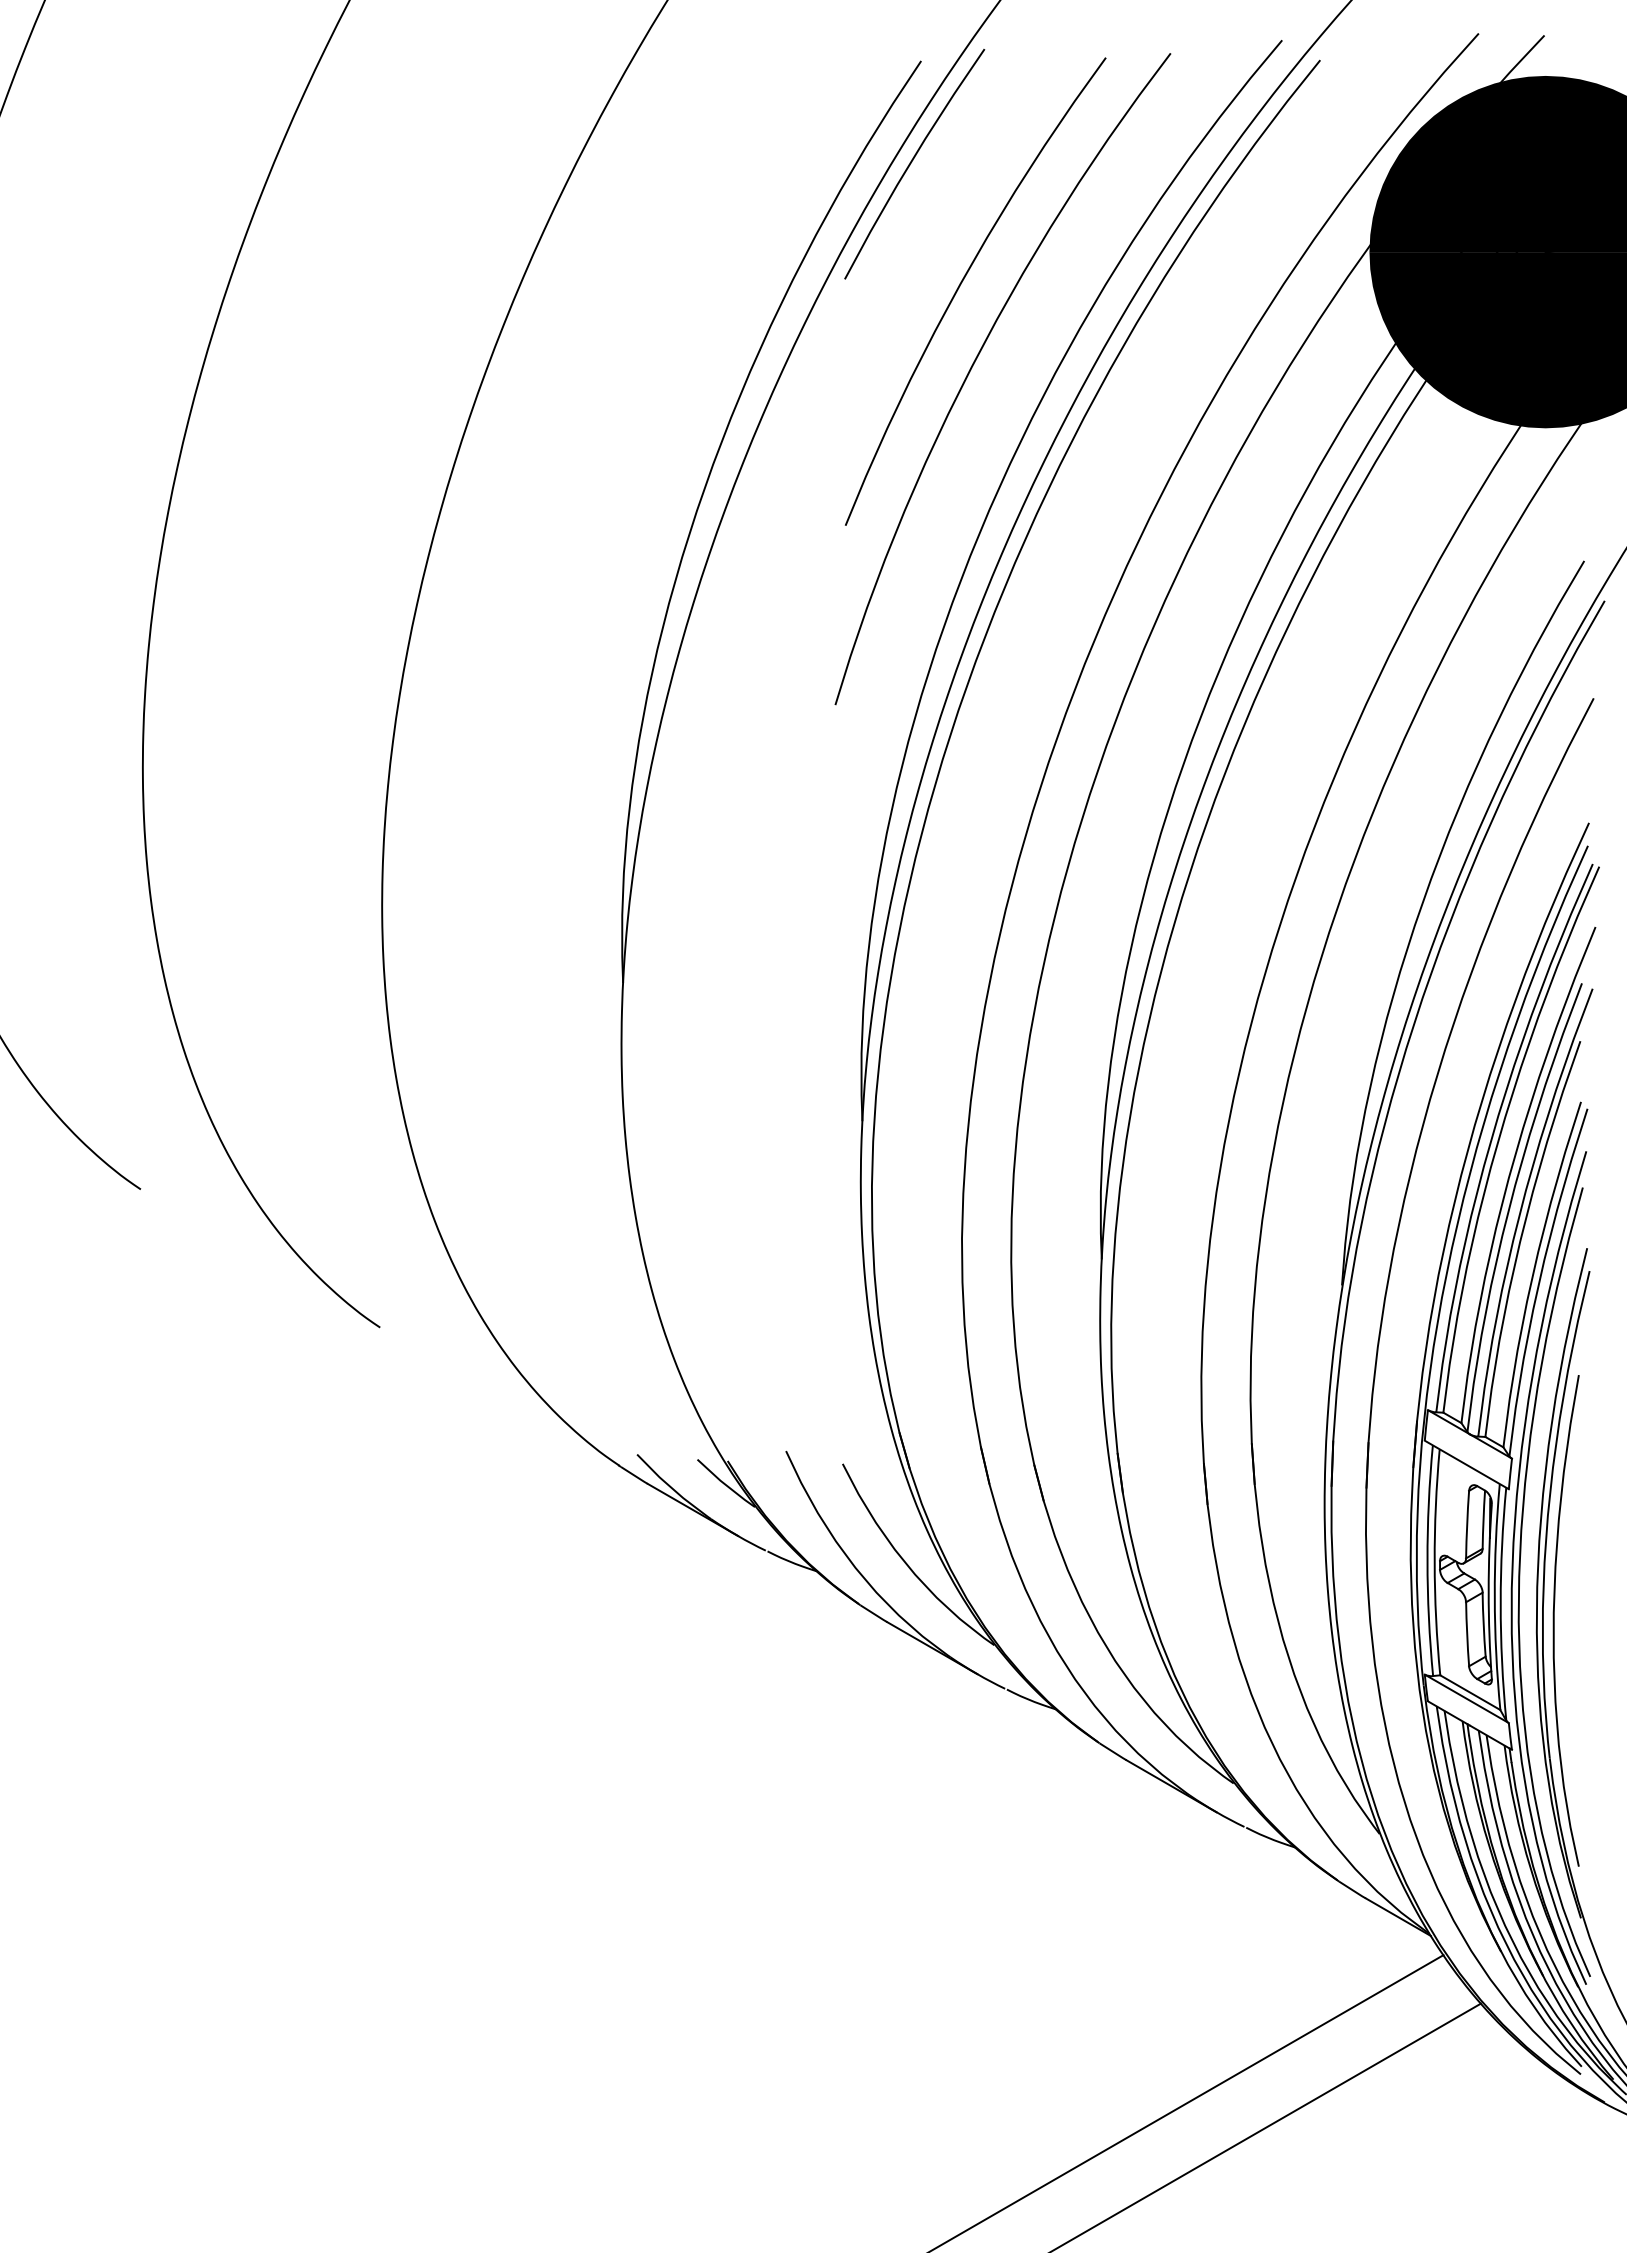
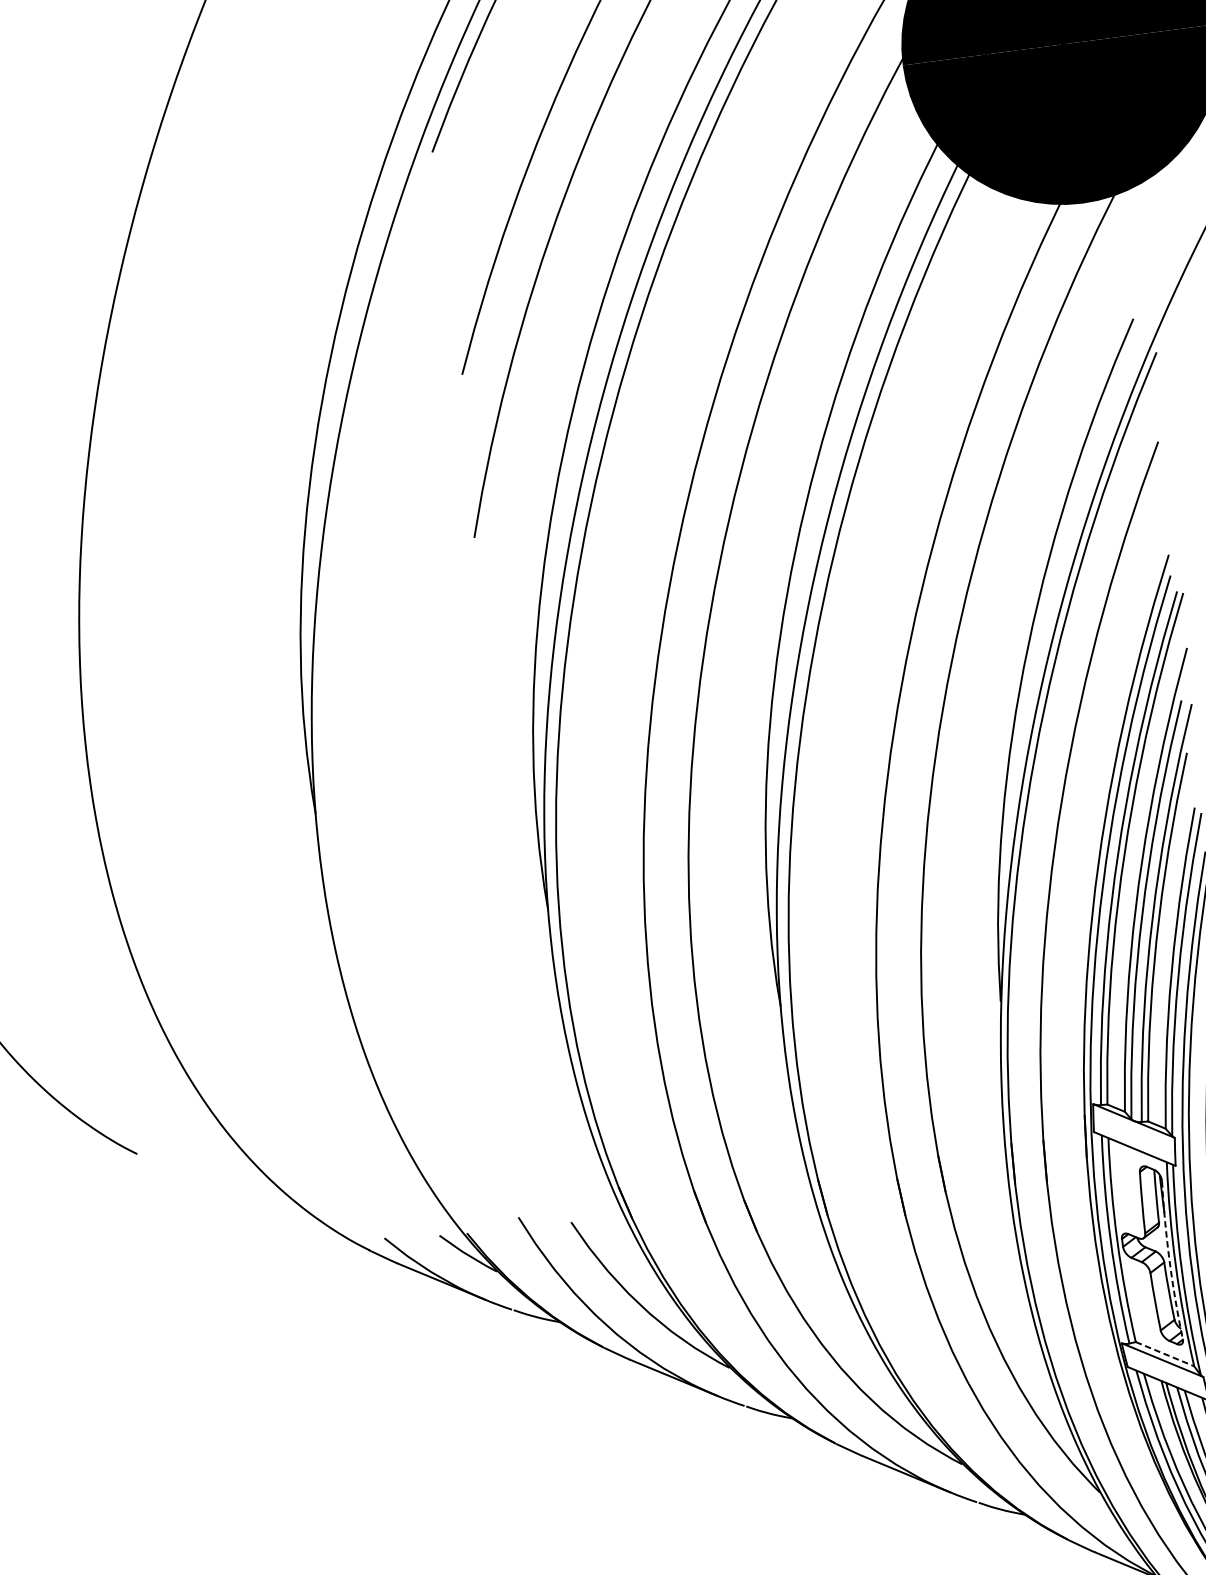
arc: (1488, 1591) -> (1169, 1260), solid -> dashed
line: (1470, 1692) -> (1165, 1353), solid -> dashed

